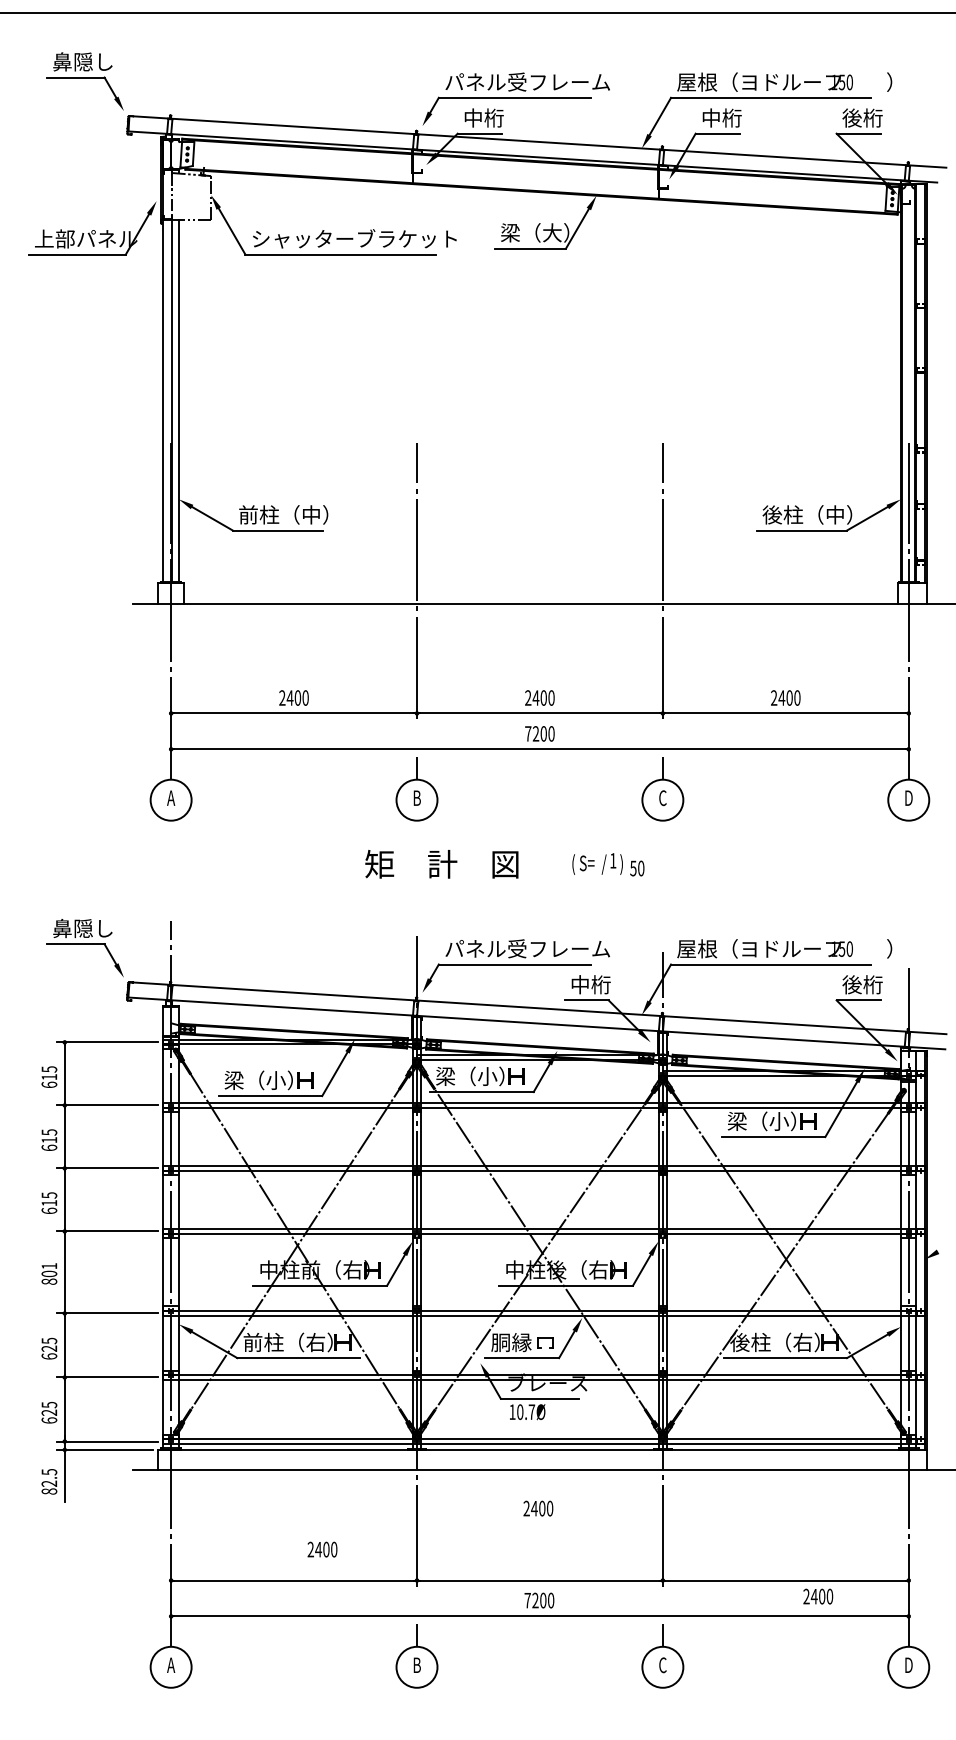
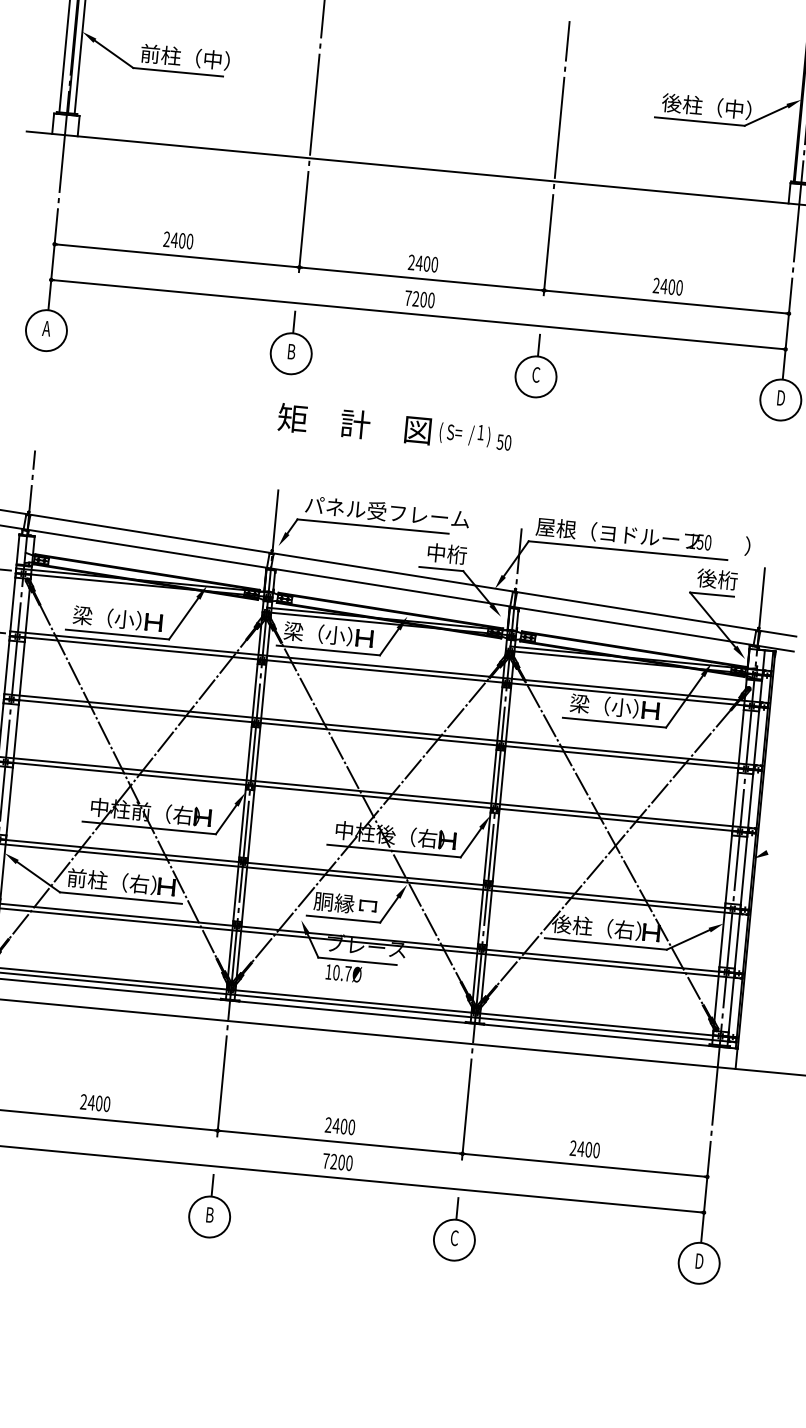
text: (441, 864) -> (354, 424), moved
text: (538, 1508) -> (340, 1126), moved
text: (322, 1549) -> (95, 1102), moved
text: (818, 1596) -> (585, 1149), moved

